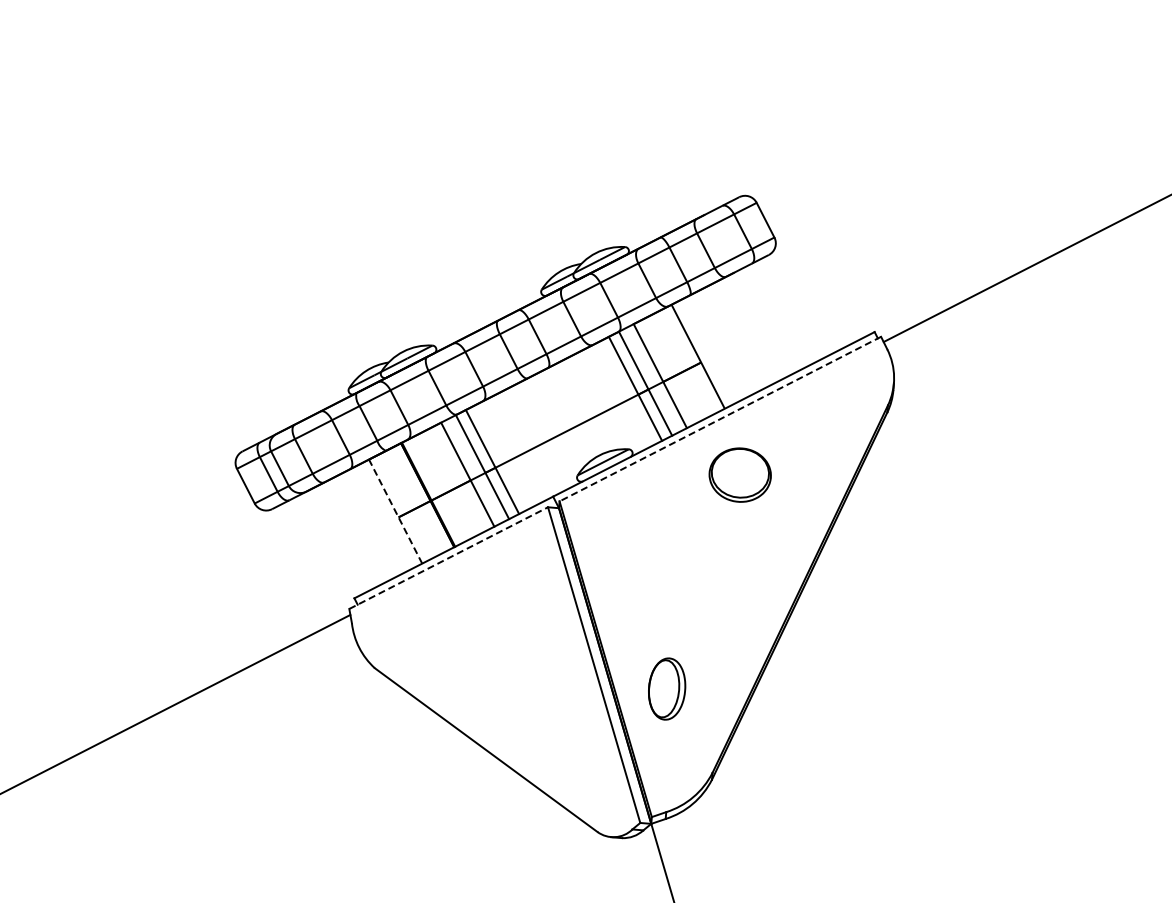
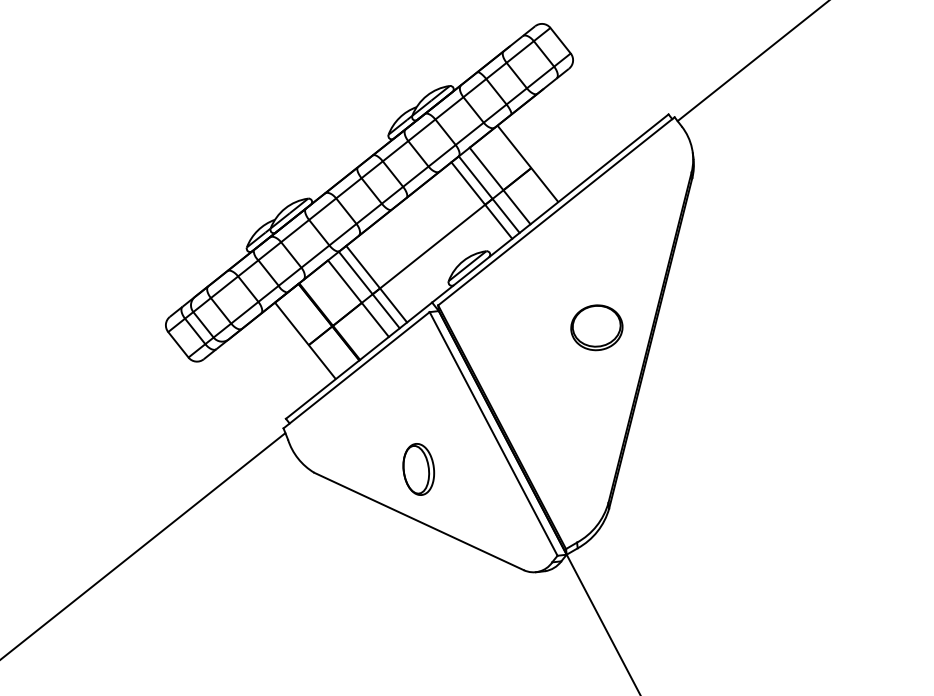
line: (720, 419) -> (556, 211), dashed -> solid
part: (739, 474) -> (596, 327), moved
line: (395, 512) -> (305, 341), dashed -> solid
line: (448, 558) -> (356, 370), dashed -> solid
part: (667, 688) -> (419, 468), moved

